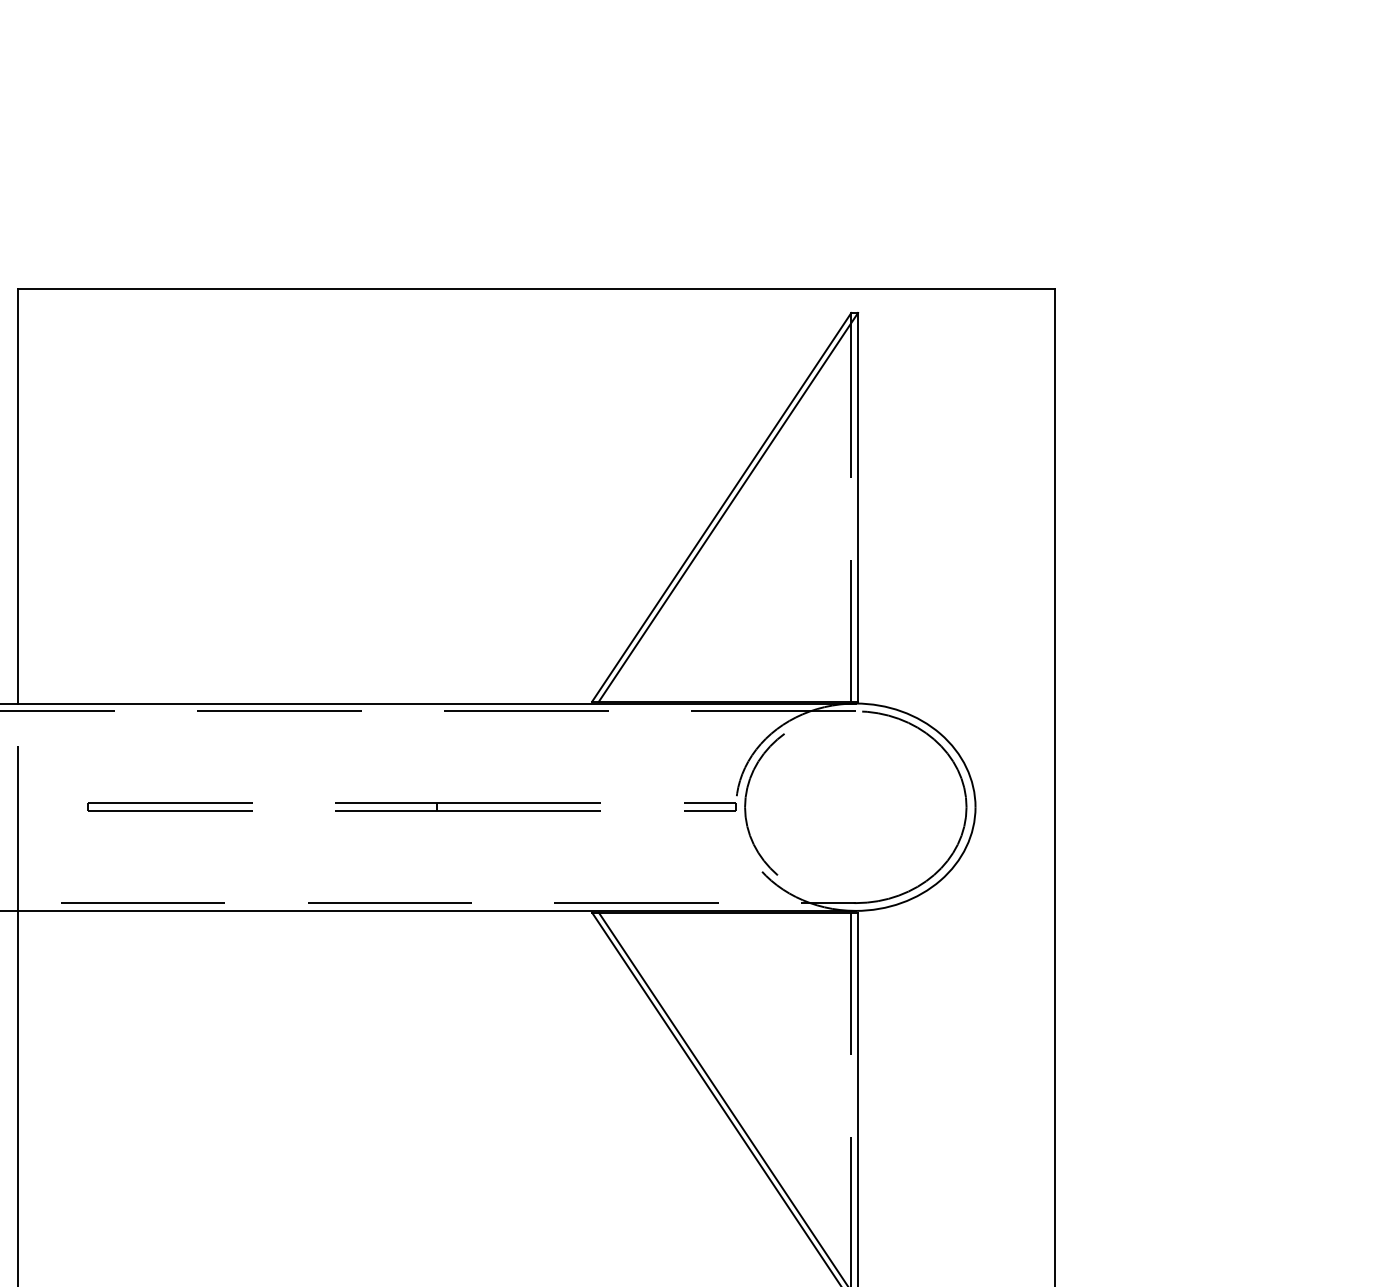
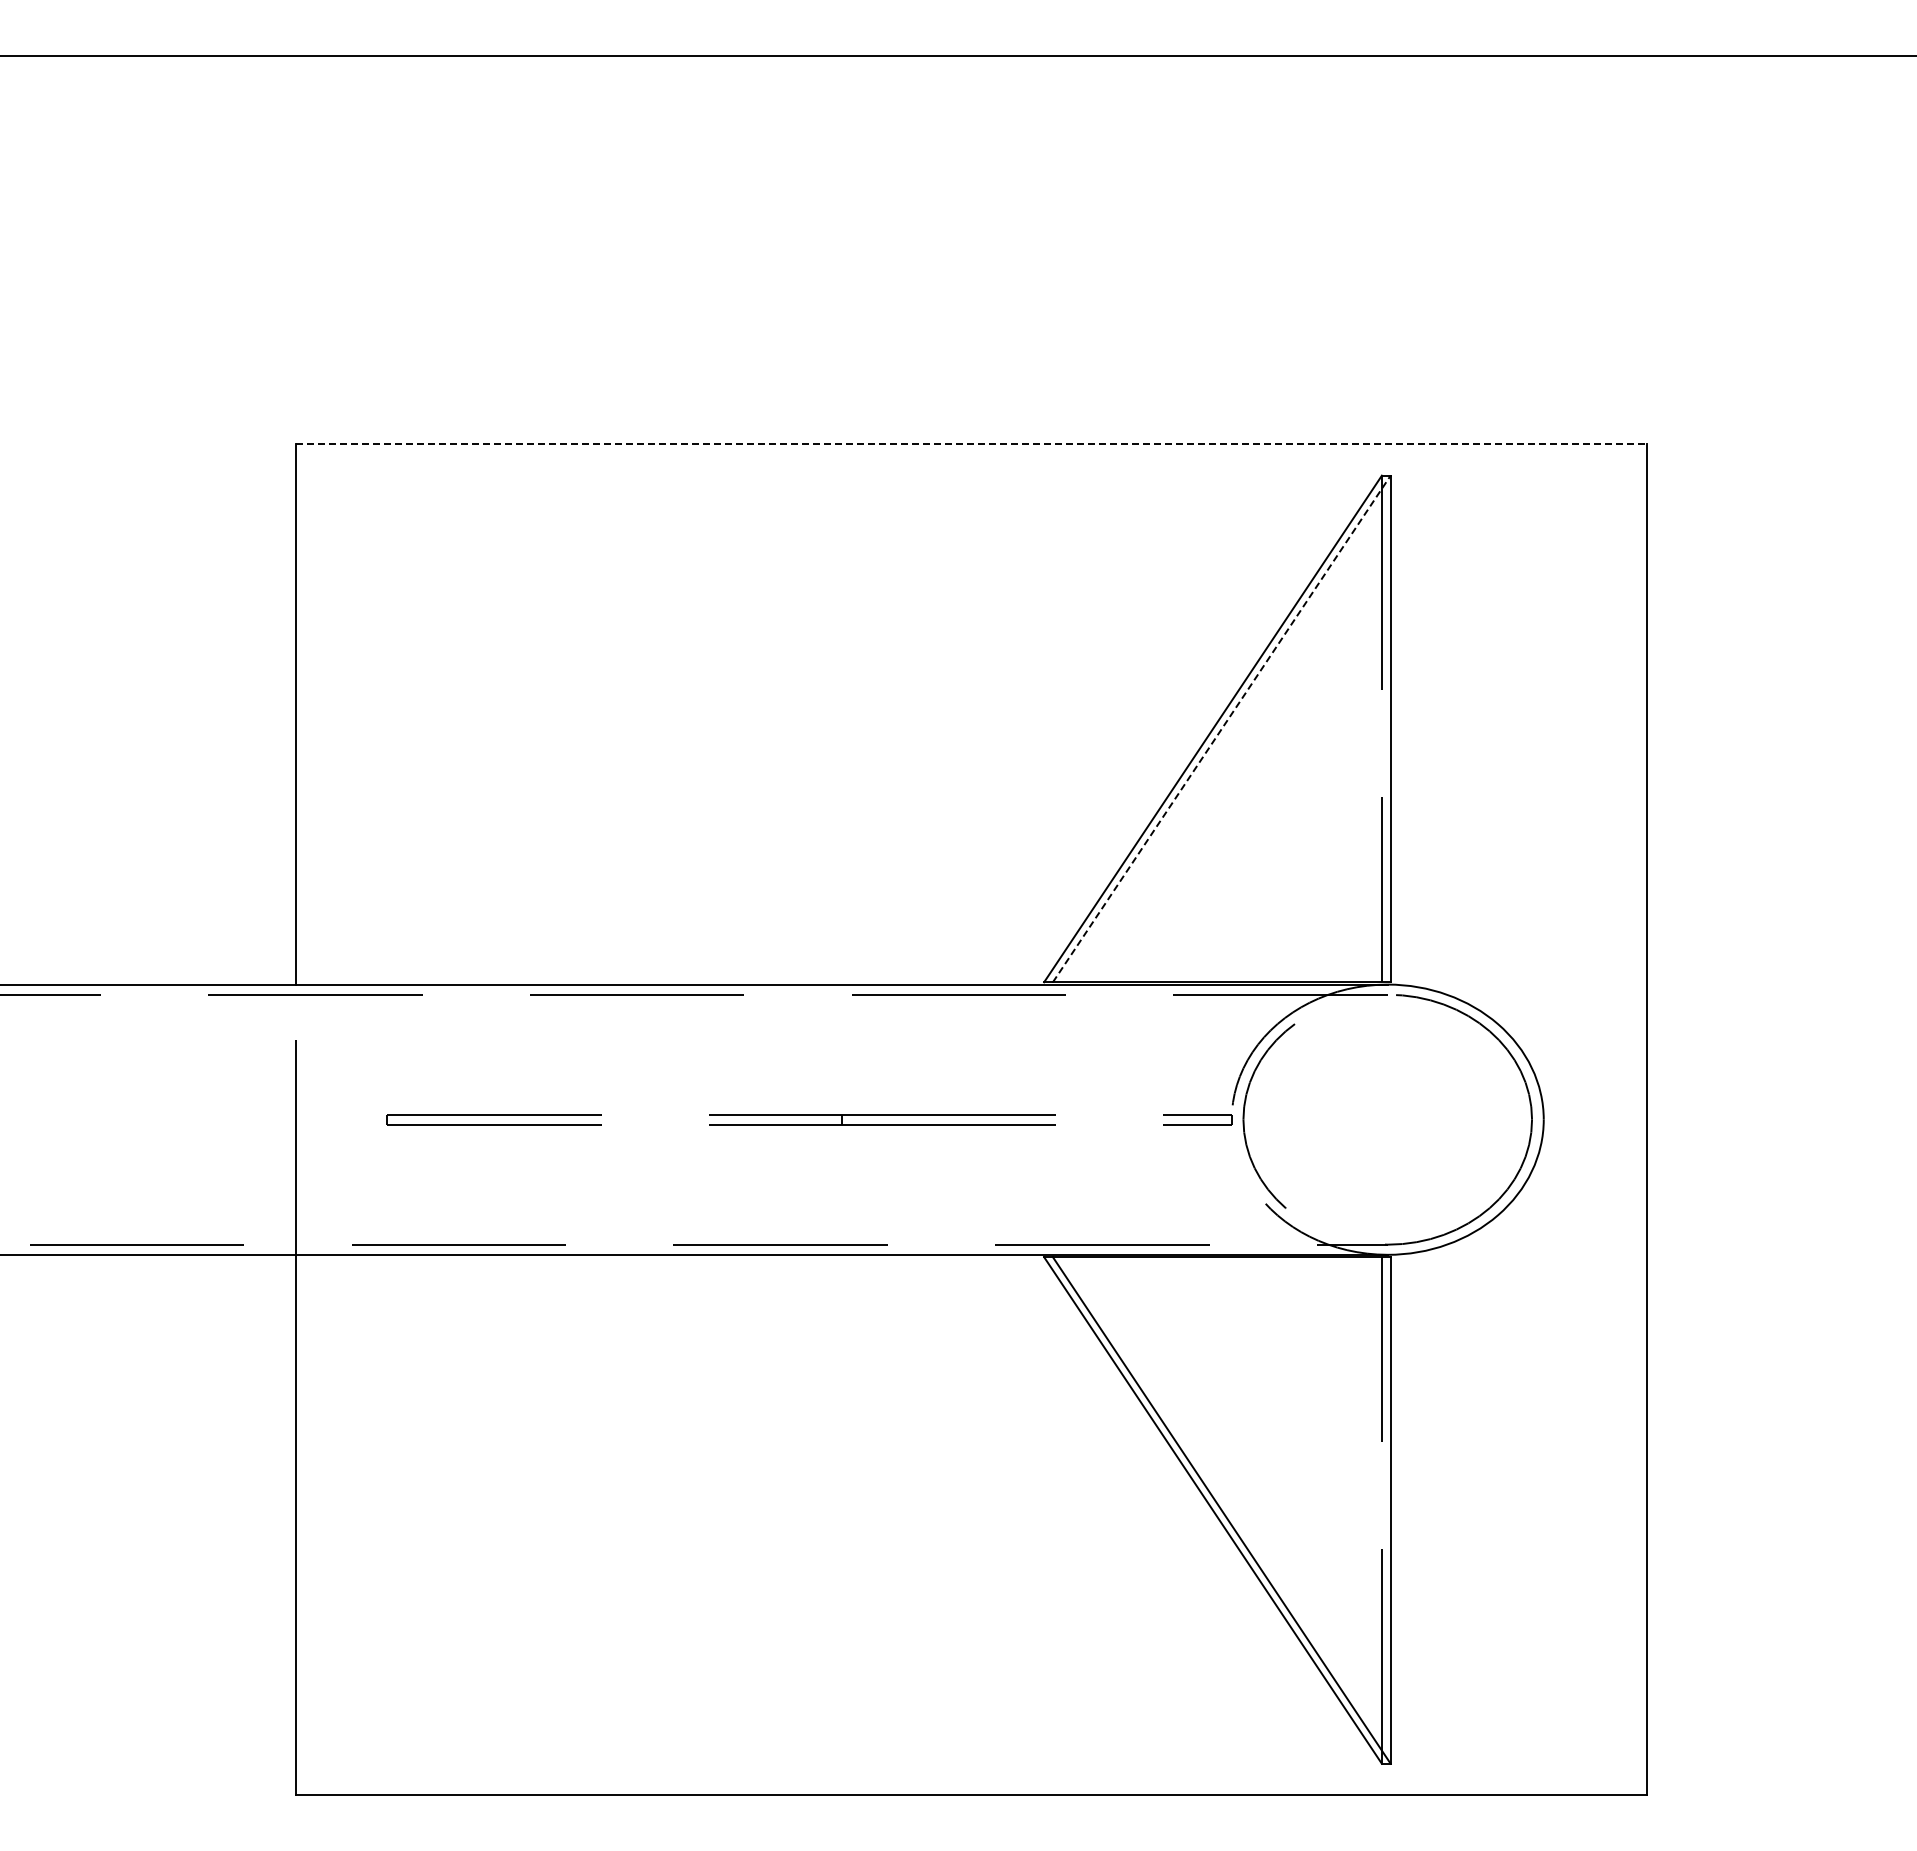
line: (536, 289) -> (971, 444), solid -> dashed
line: (728, 507) -> (1222, 728), solid -> dashed

